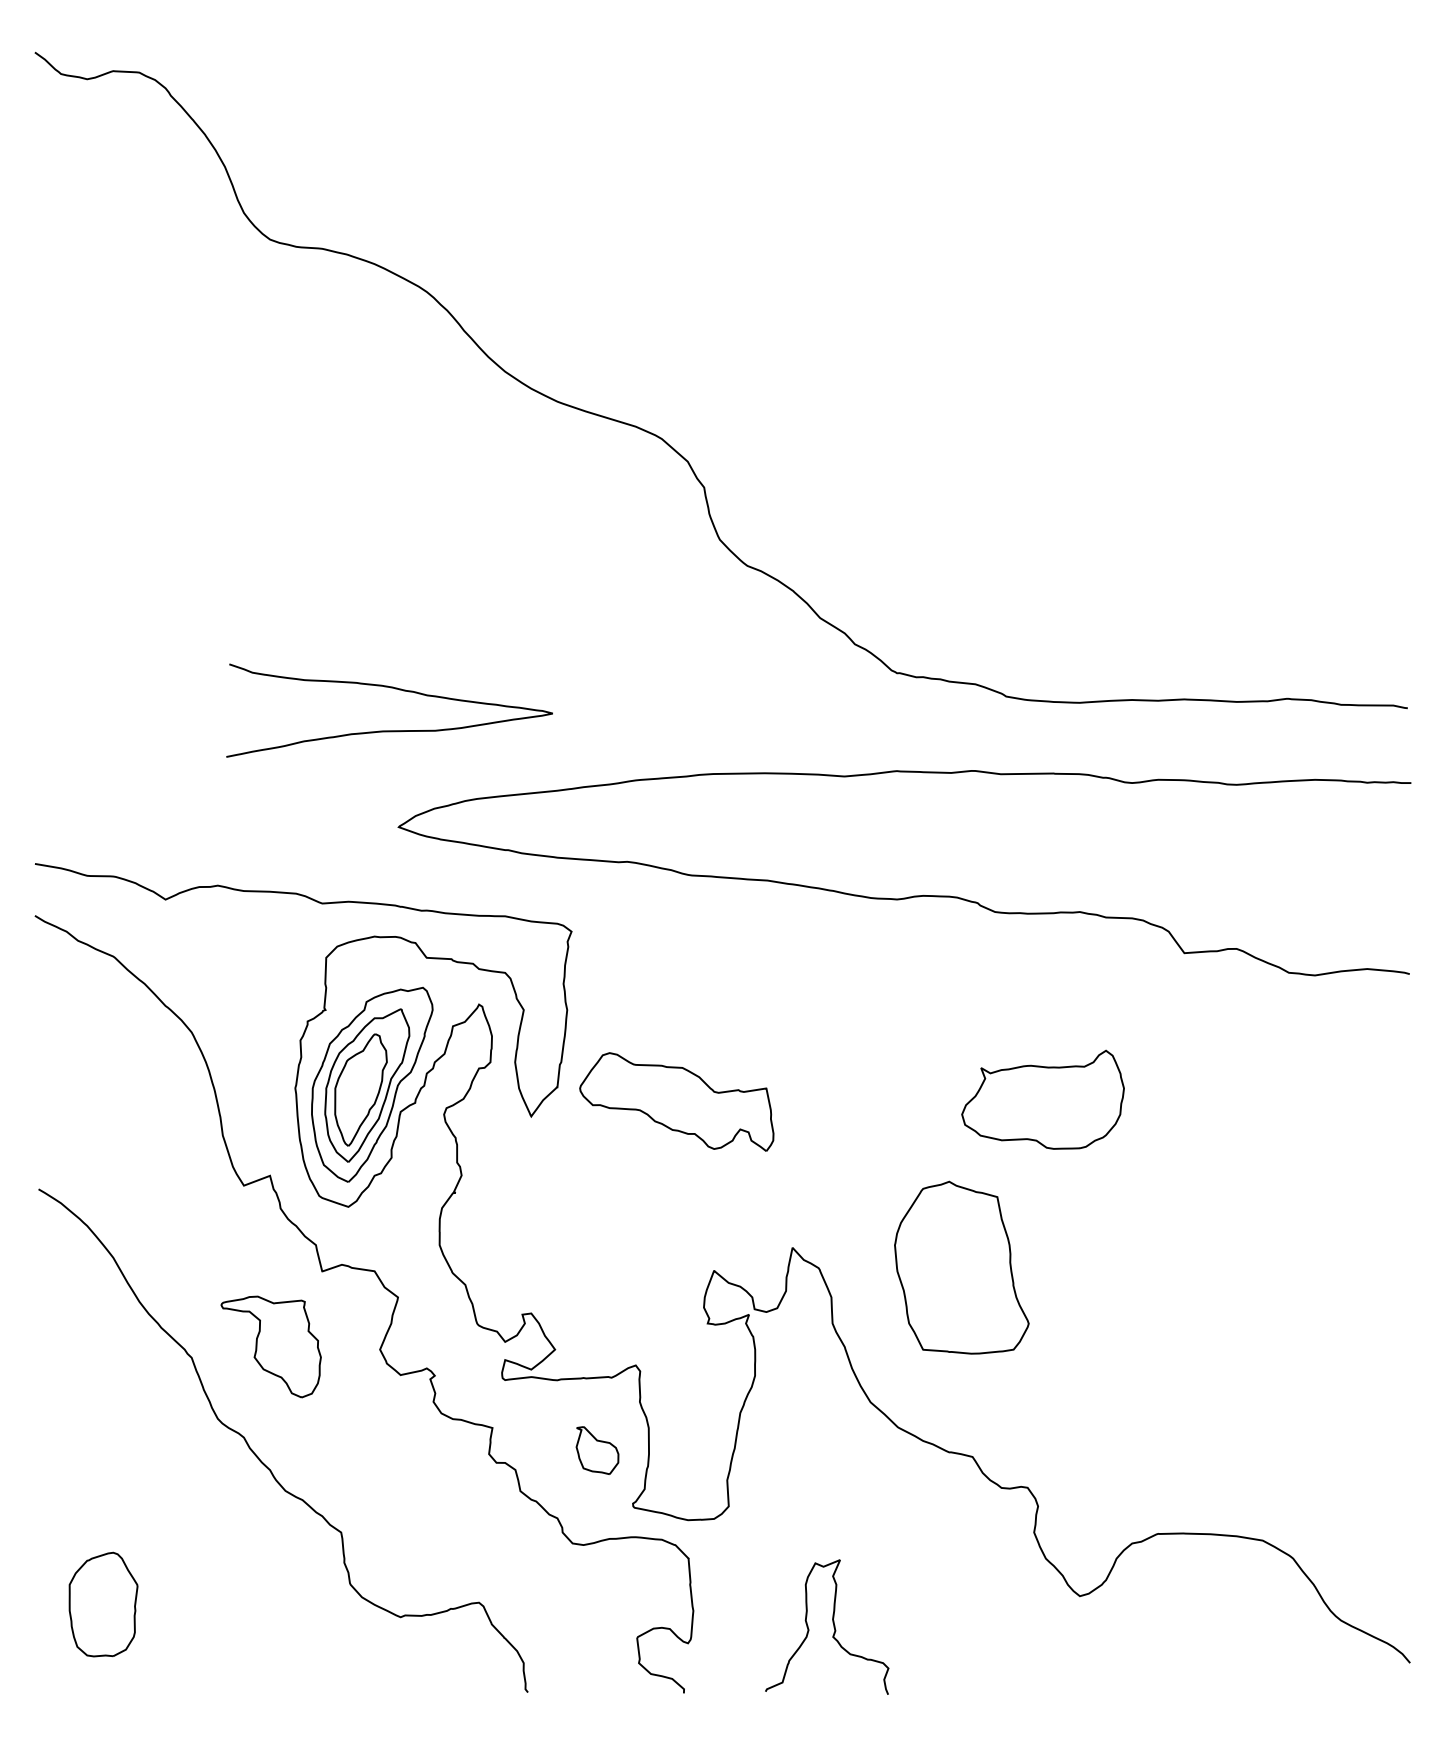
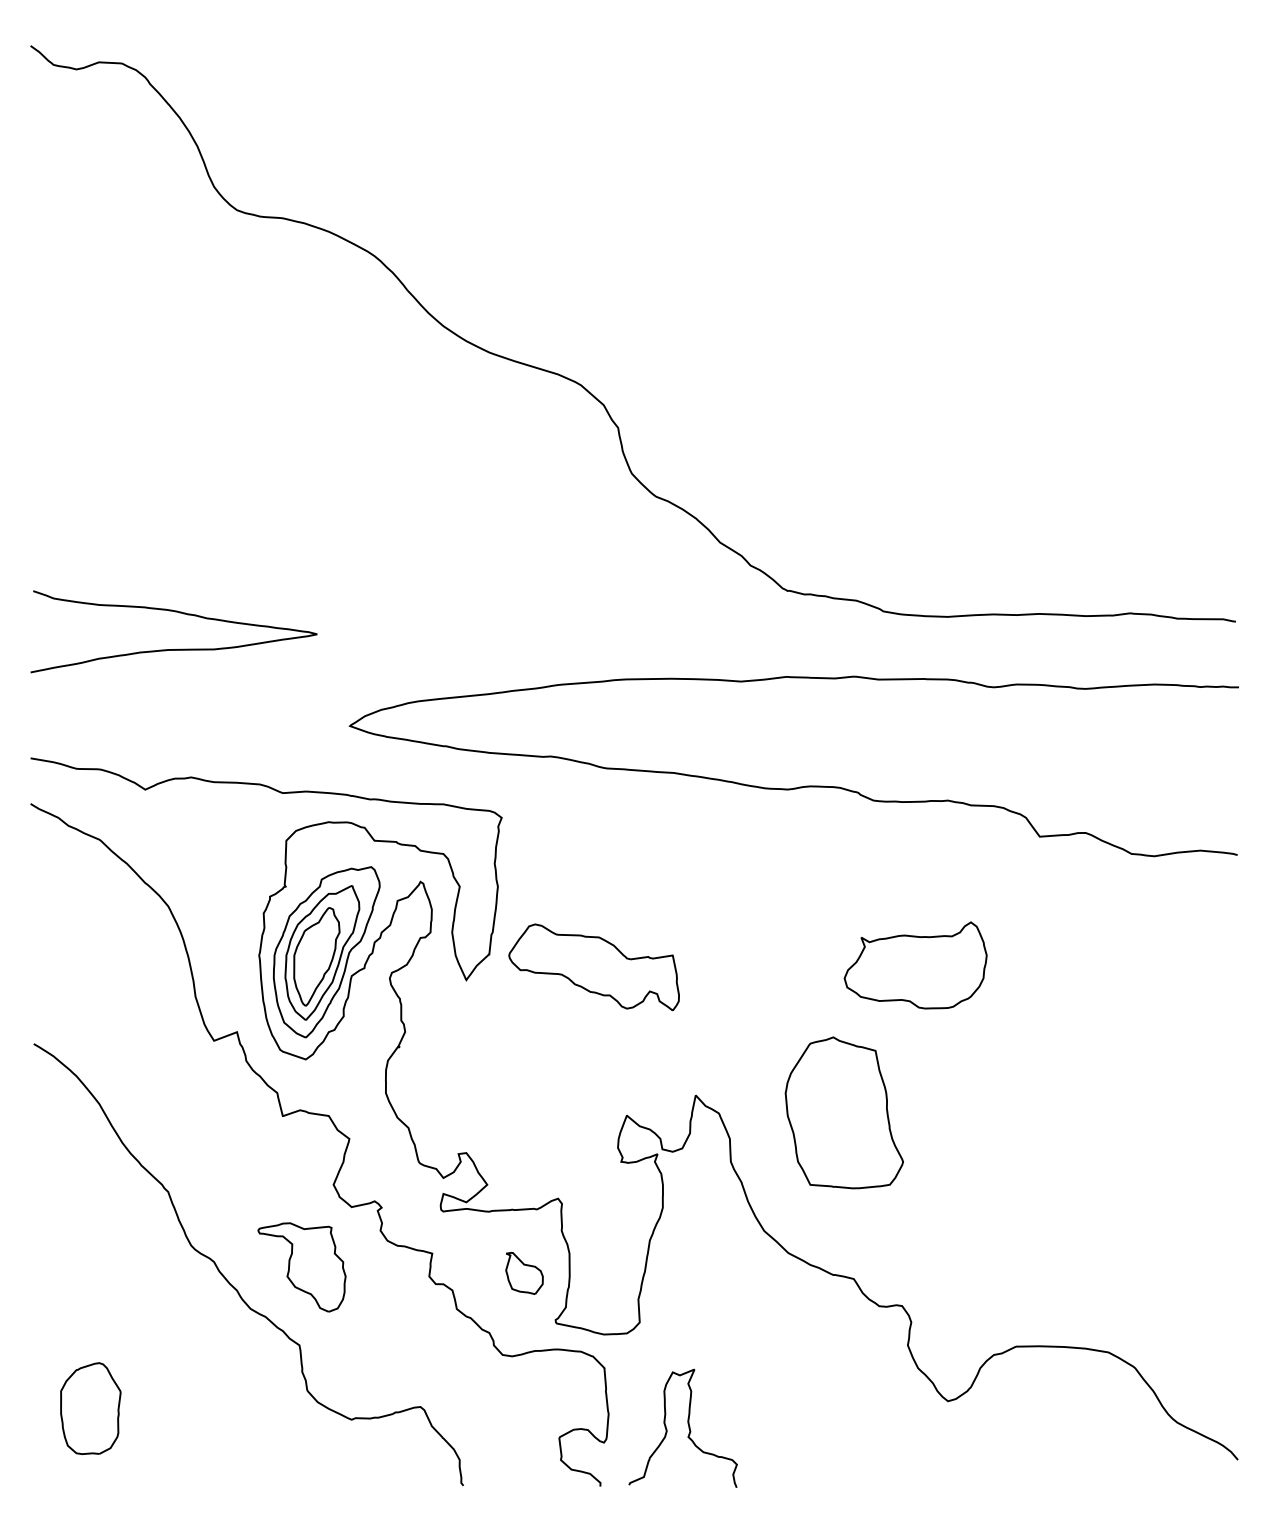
curve: (389, 730) -> (173, 649), moved
part: (270, 1347) -> (301, 1267), moved
curve: (832, 1622) -> (687, 1424), moved

